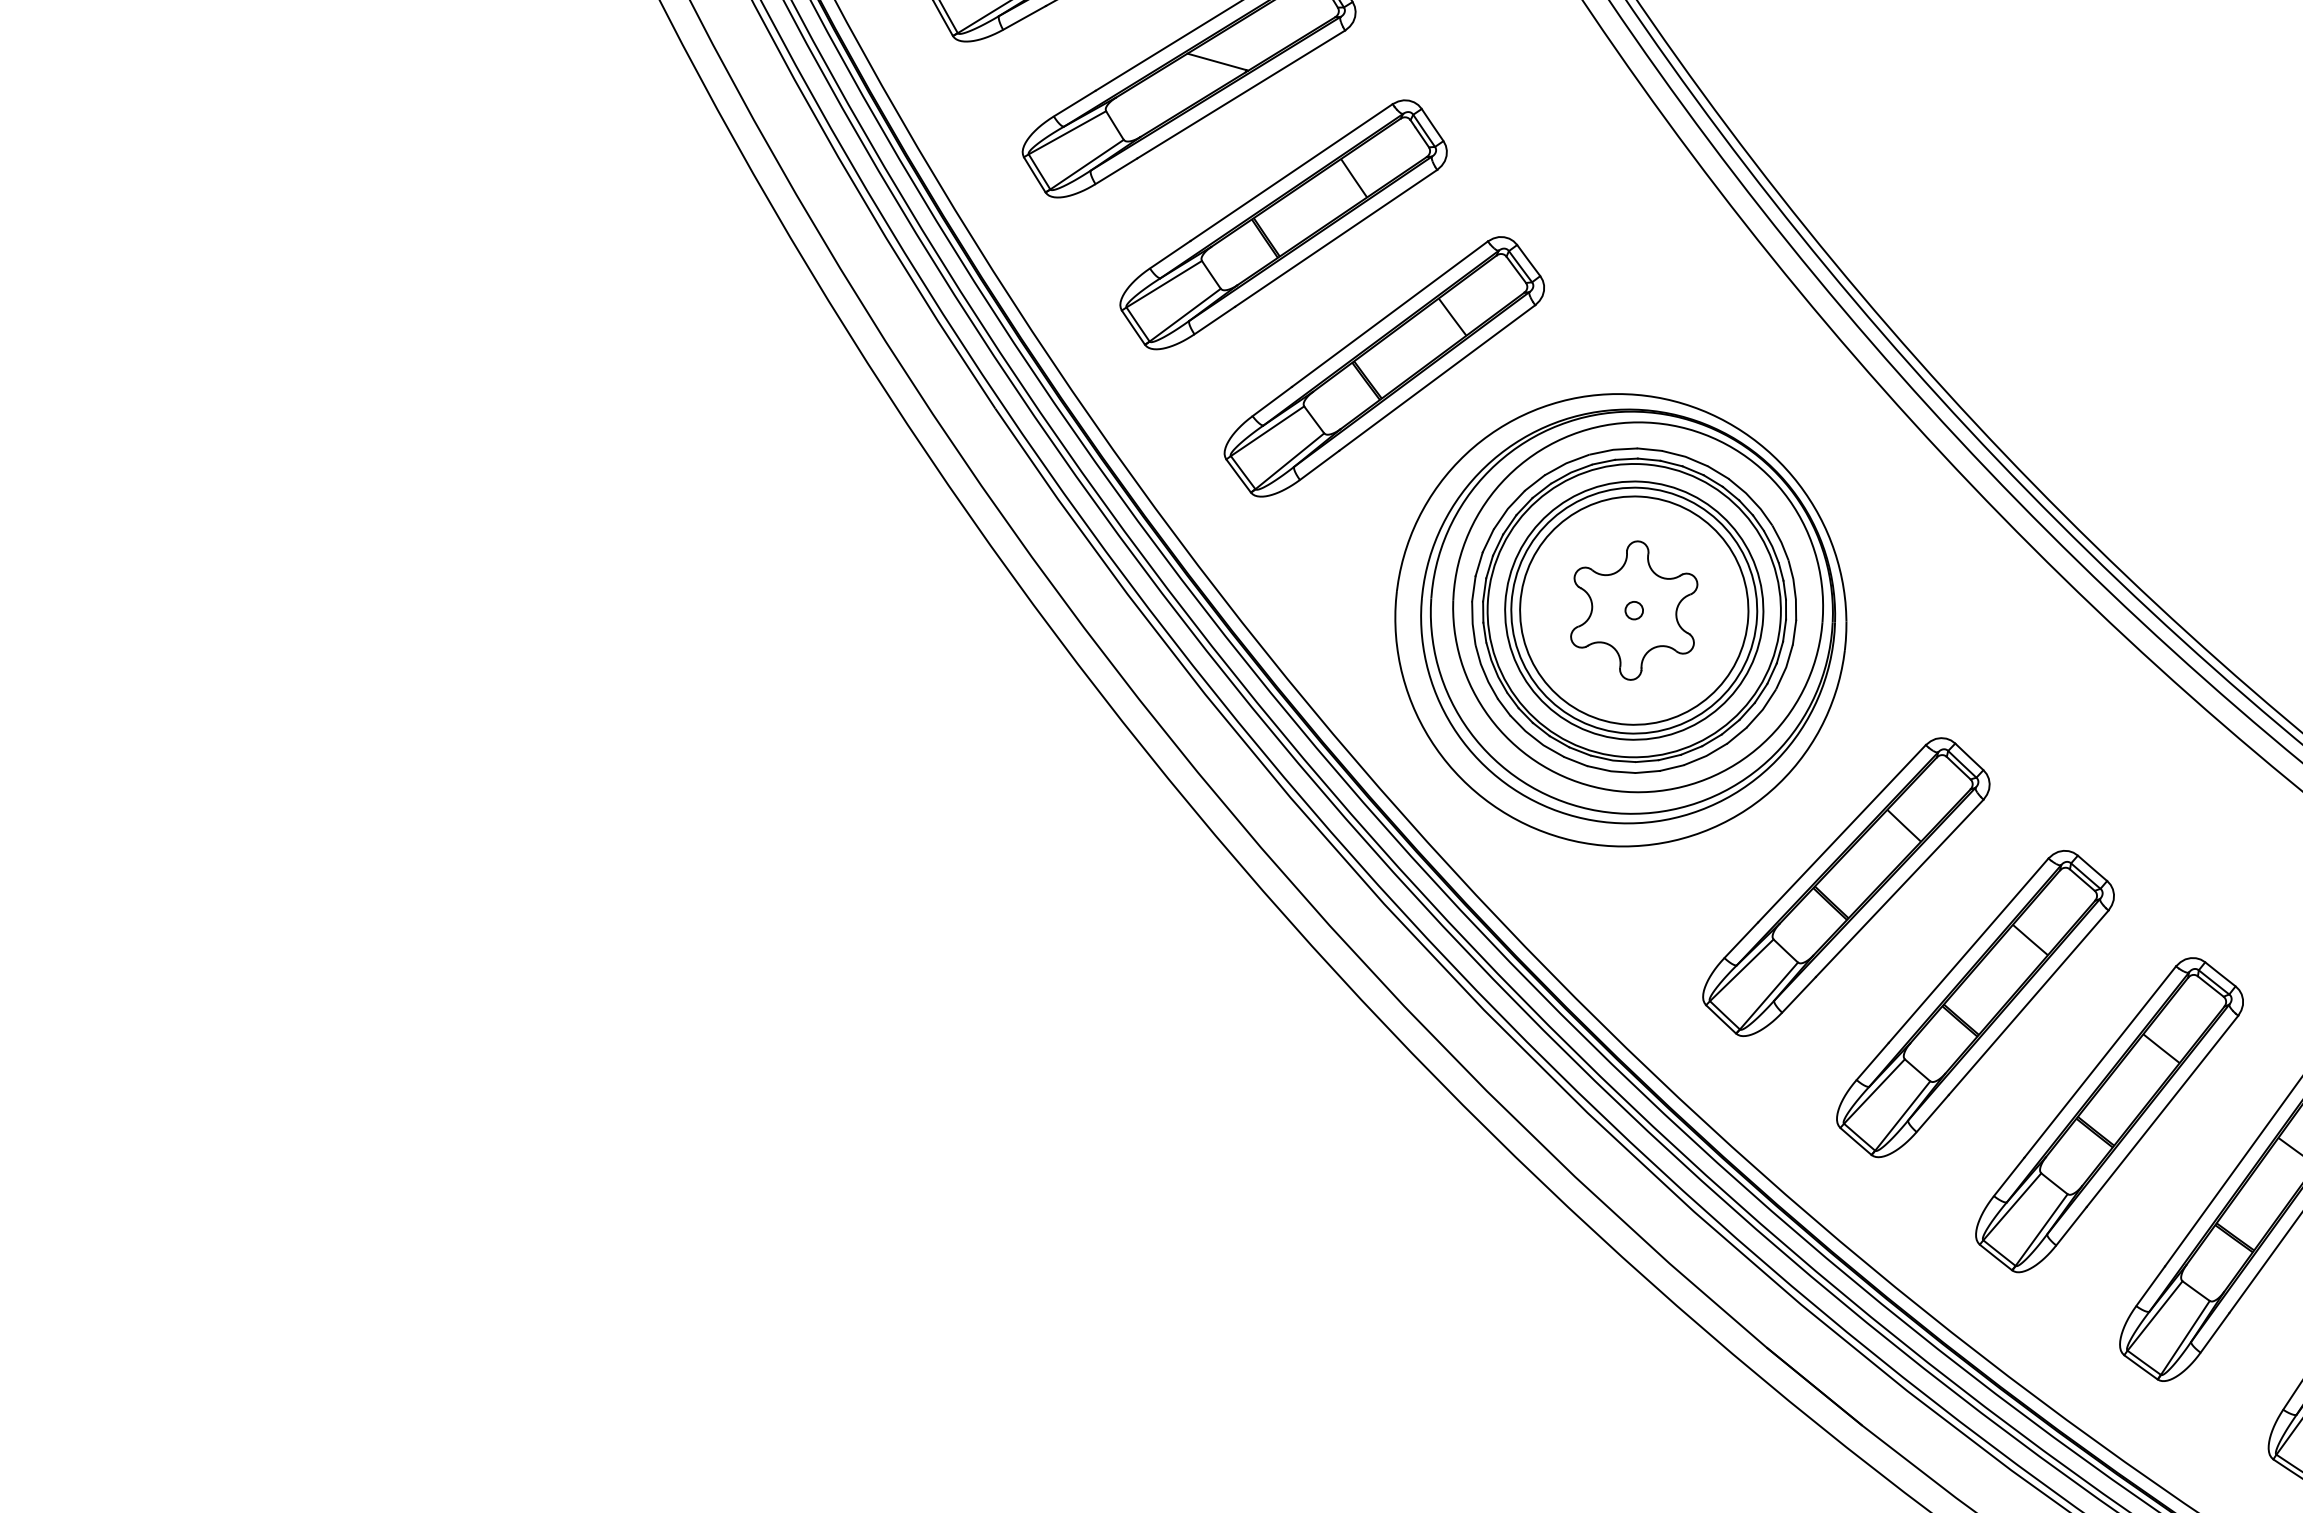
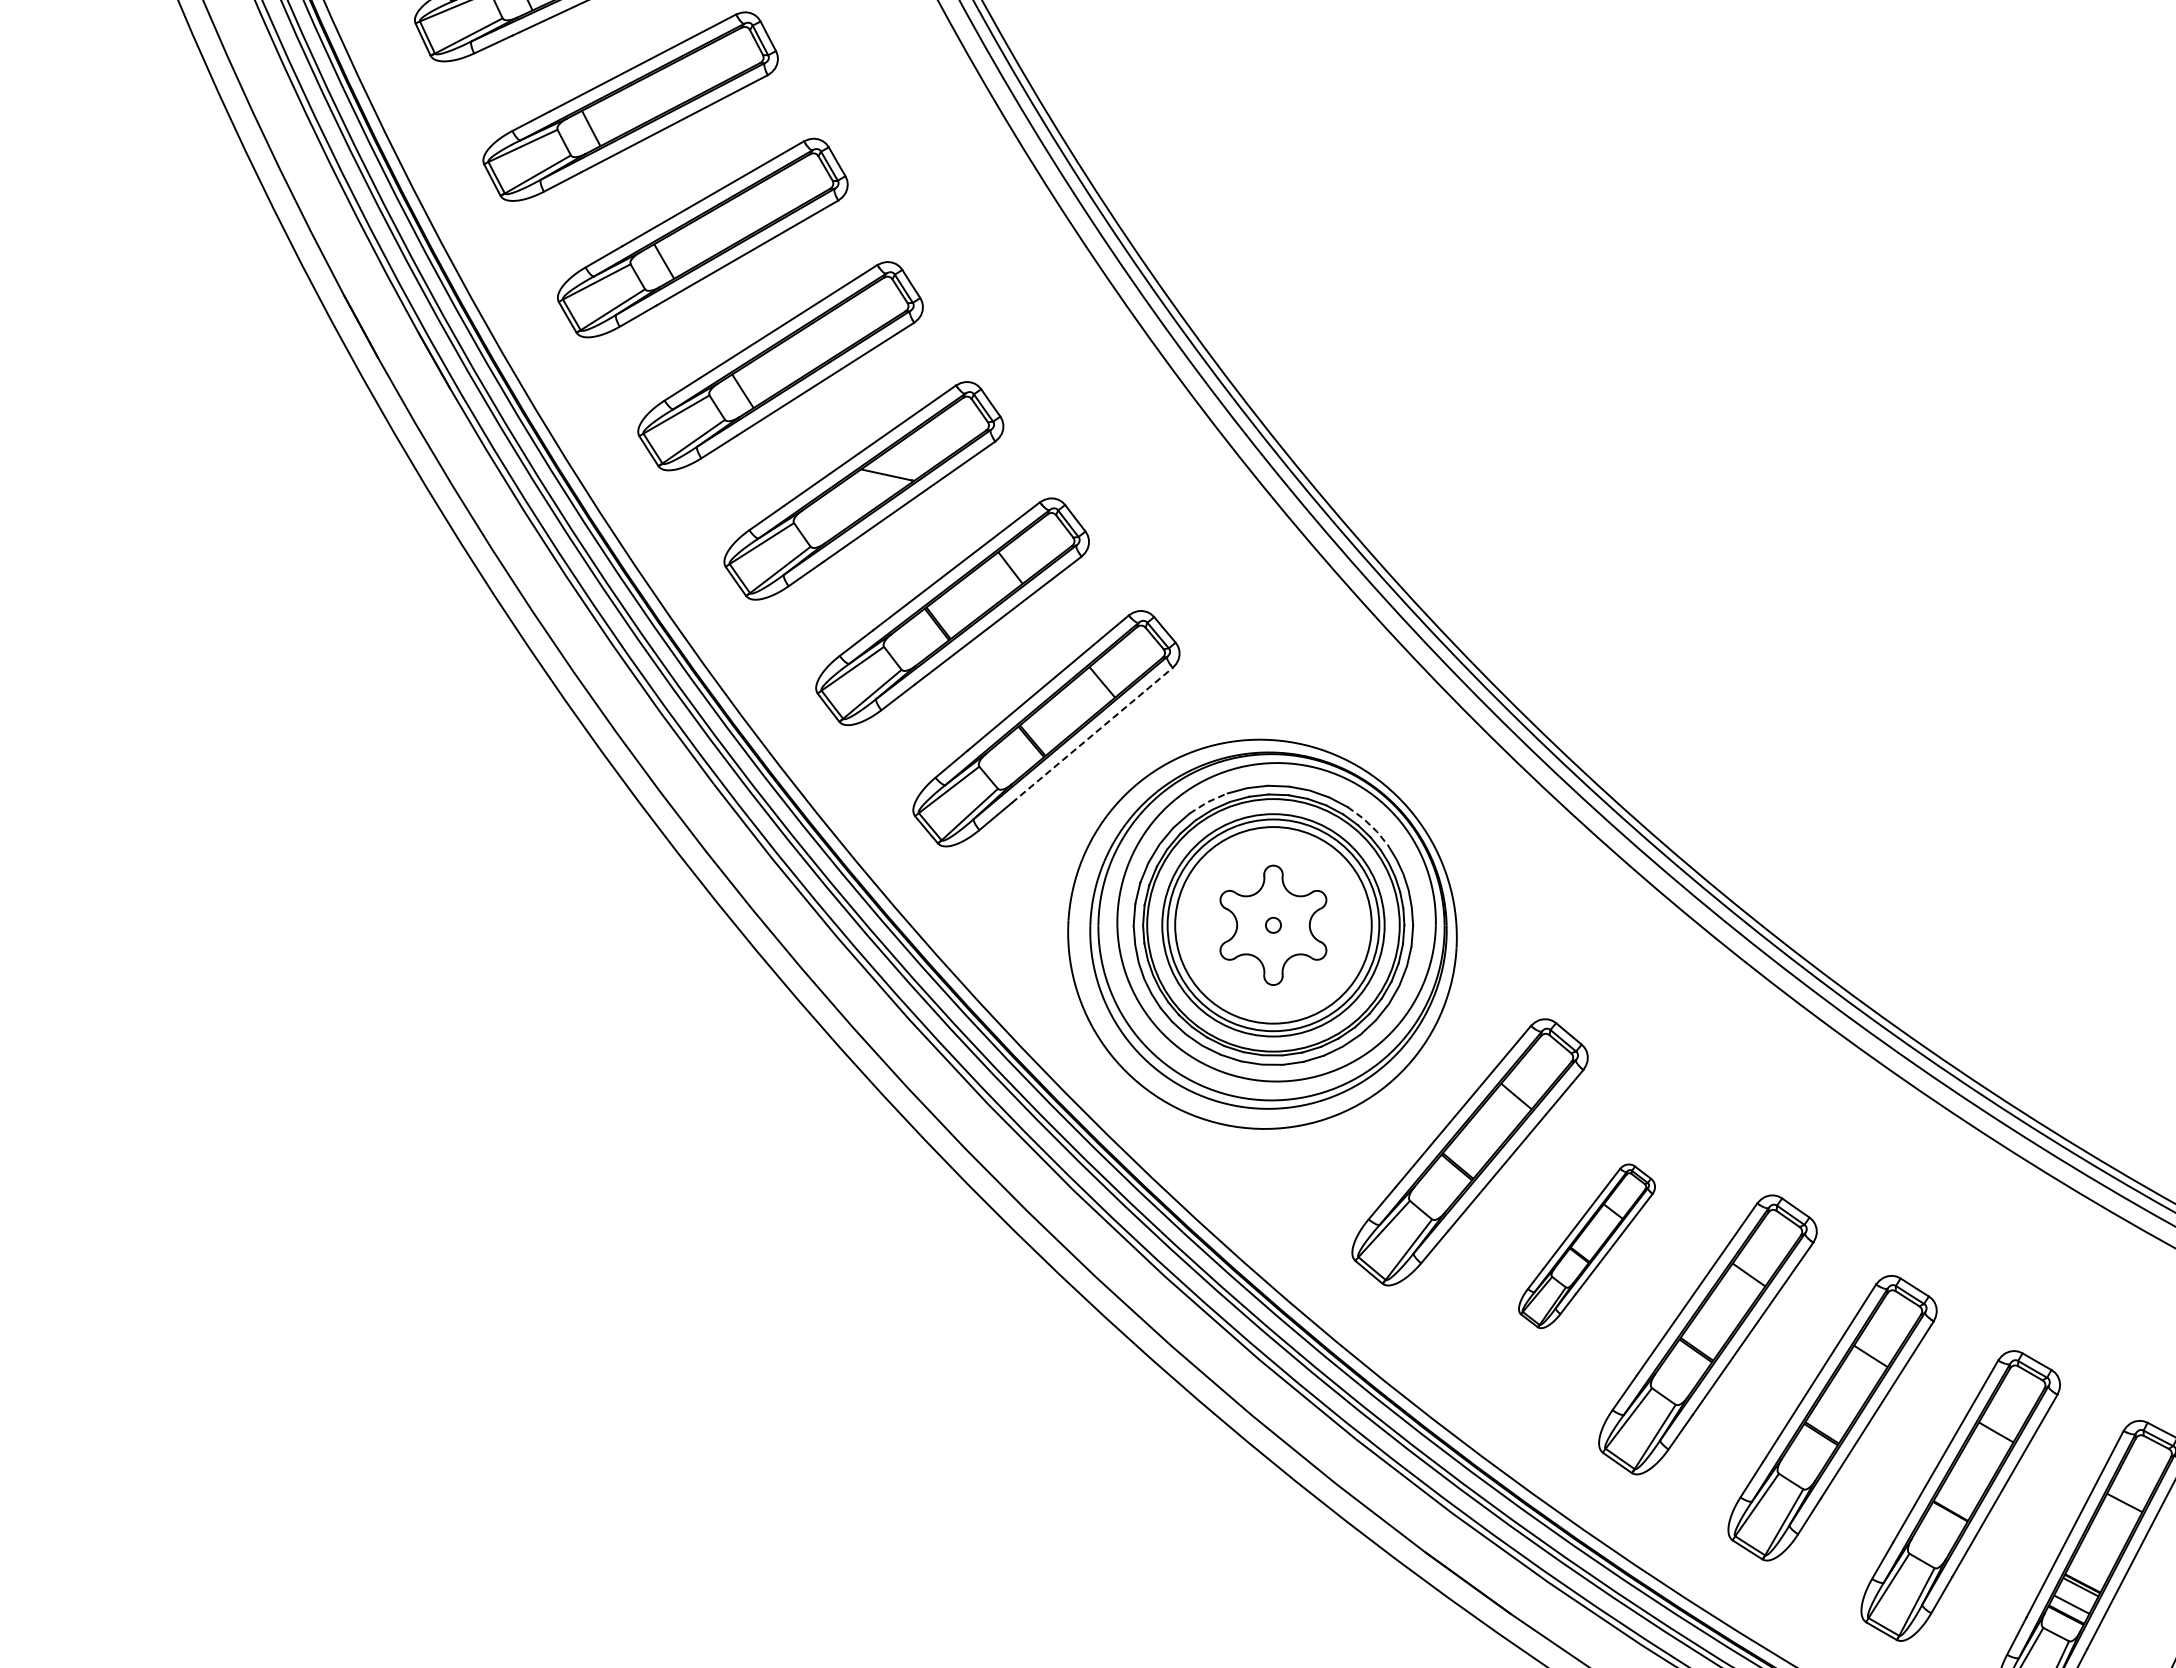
line: (1437, 378) -> (1092, 735), solid -> dashed
line: (1566, 463) -> (1207, 802), solid -> dashed
line: (1752, 500) -> (1369, 824), solid -> dashed
part: (1975, 1004) -> (1586, 1246), size x0.6

